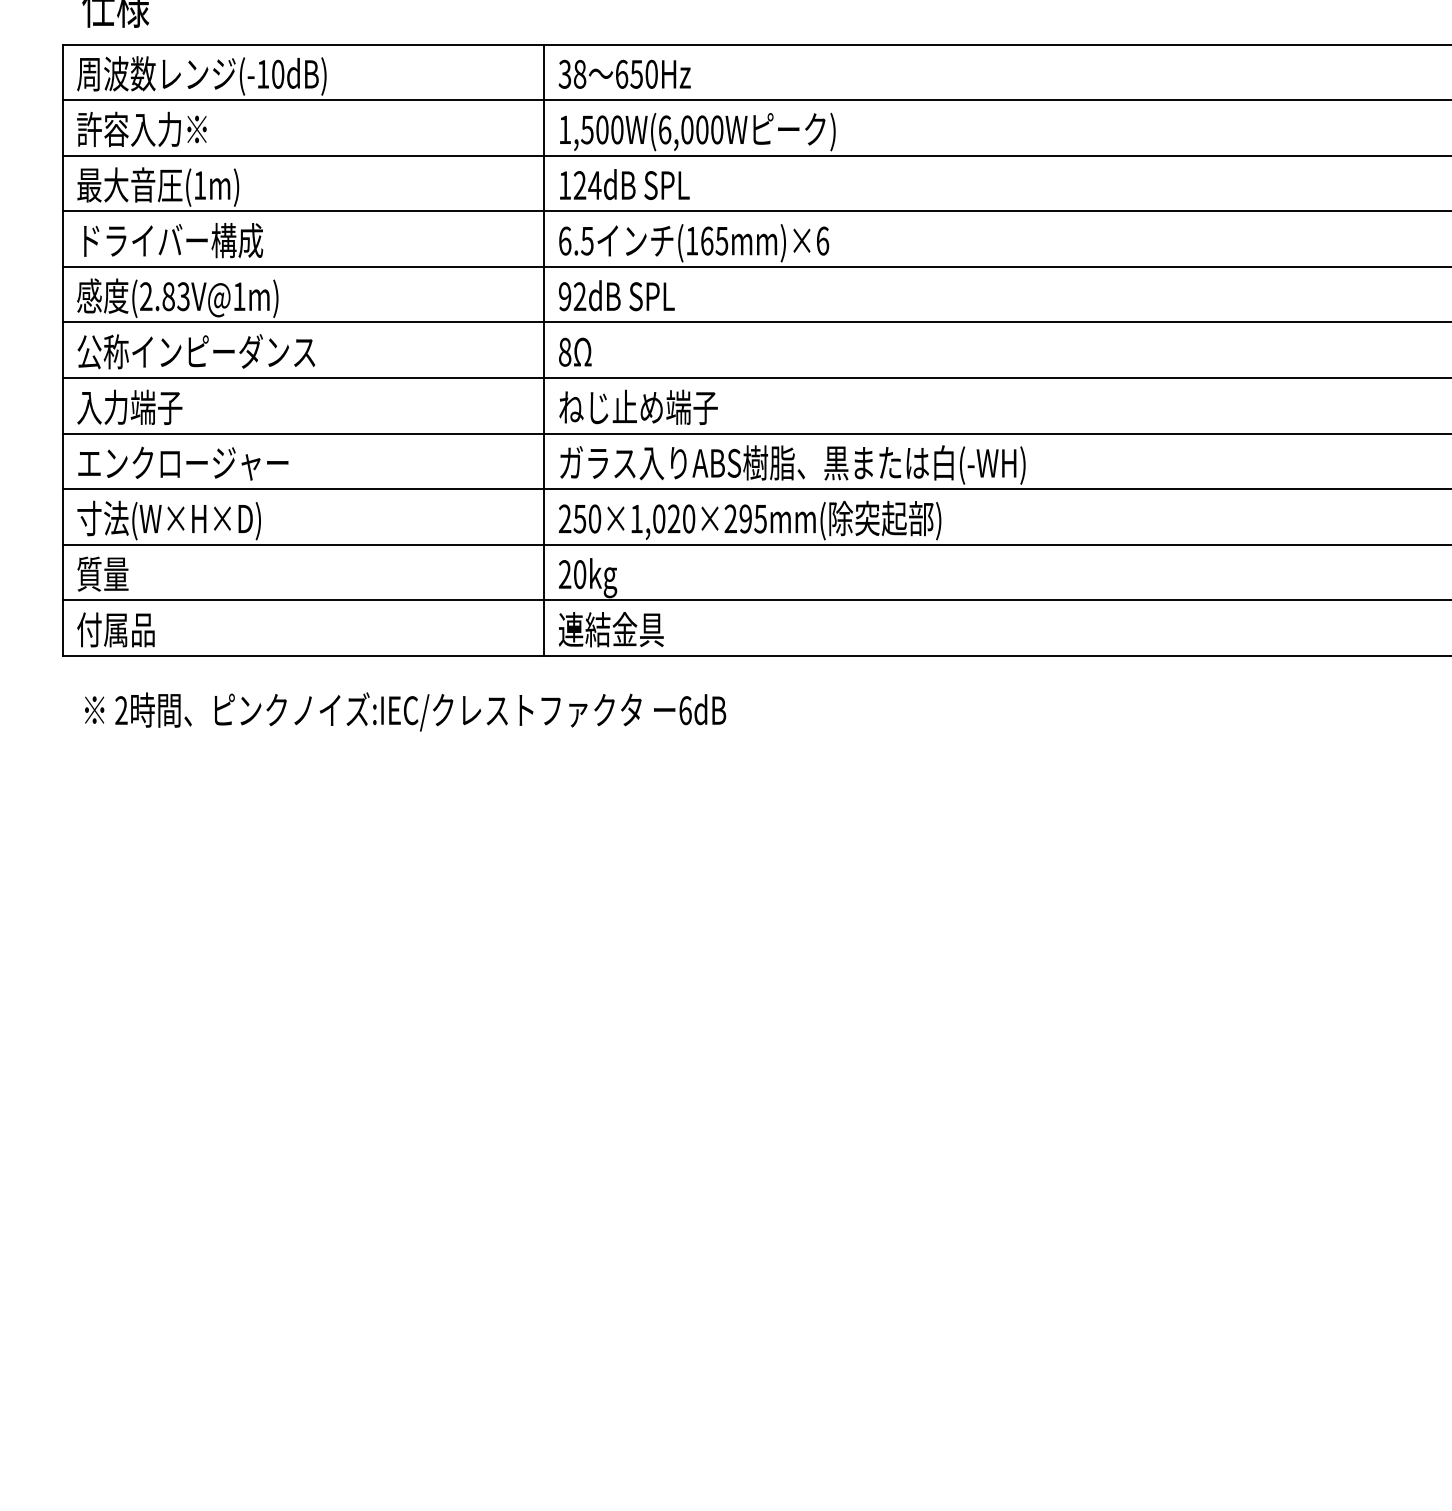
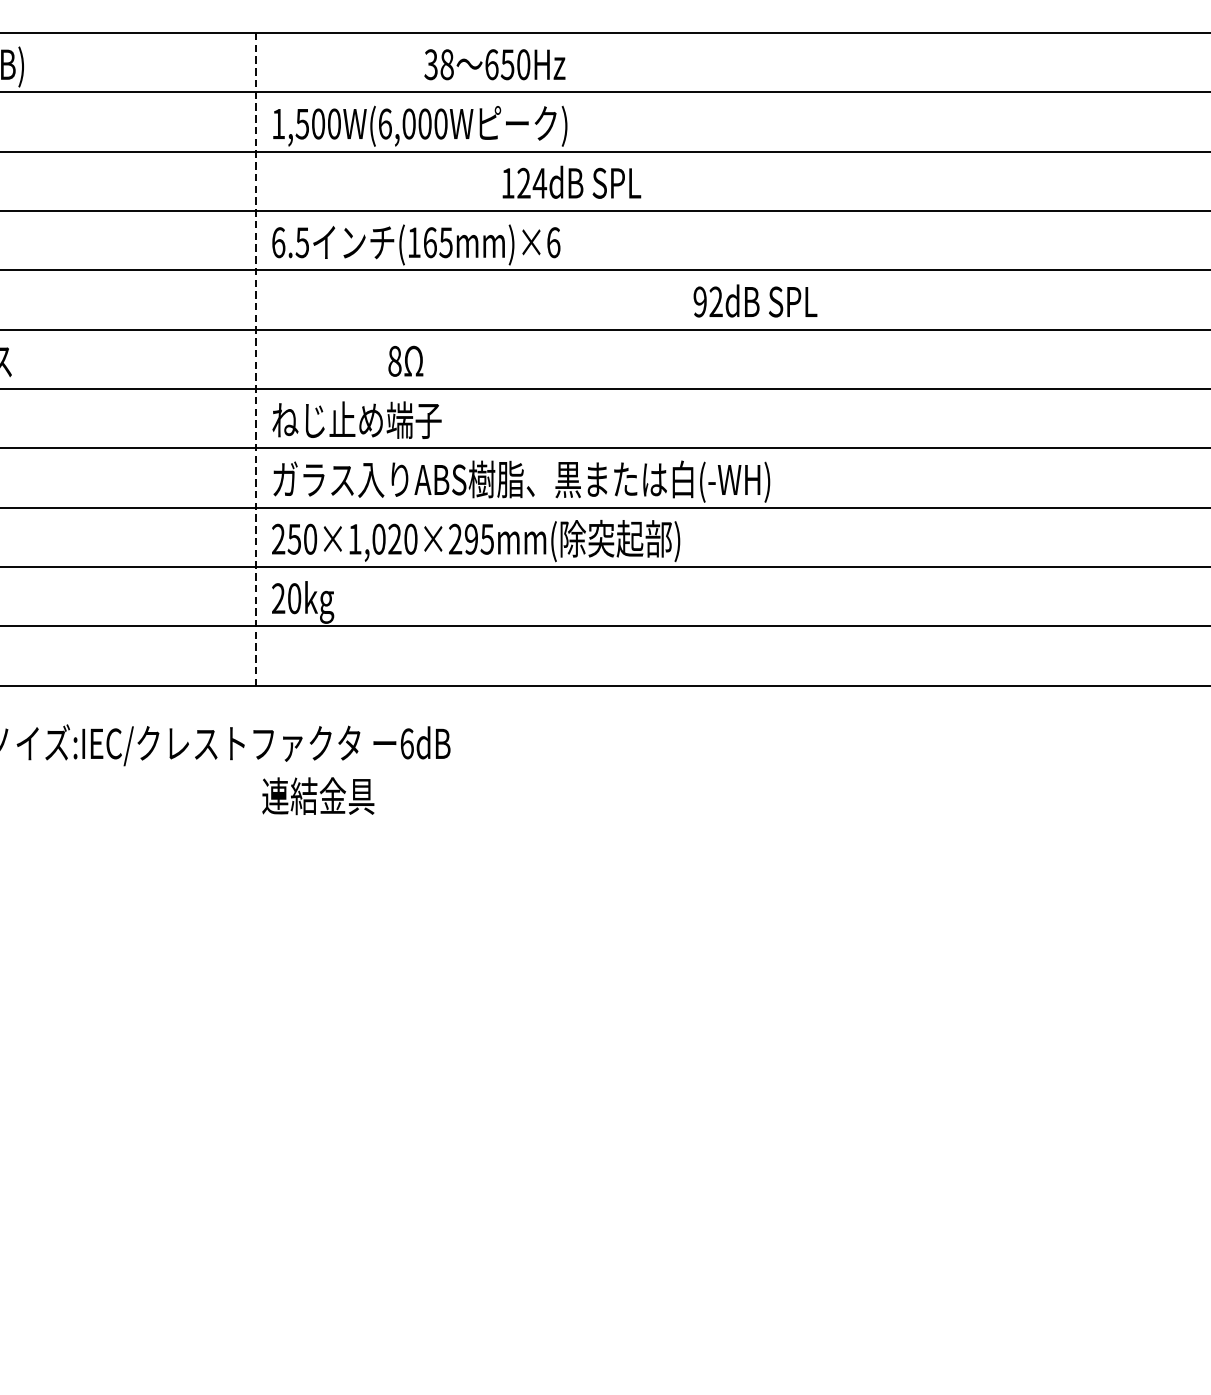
text: (624, 73) -> (494, 63), moved
text: (624, 184) -> (571, 182), moved
text: (616, 295) -> (755, 300), moved
line: (544, 350) -> (256, 359), solid -> dashed
text: (575, 351) -> (406, 360), moved
text: (610, 629) -> (317, 796), moved

